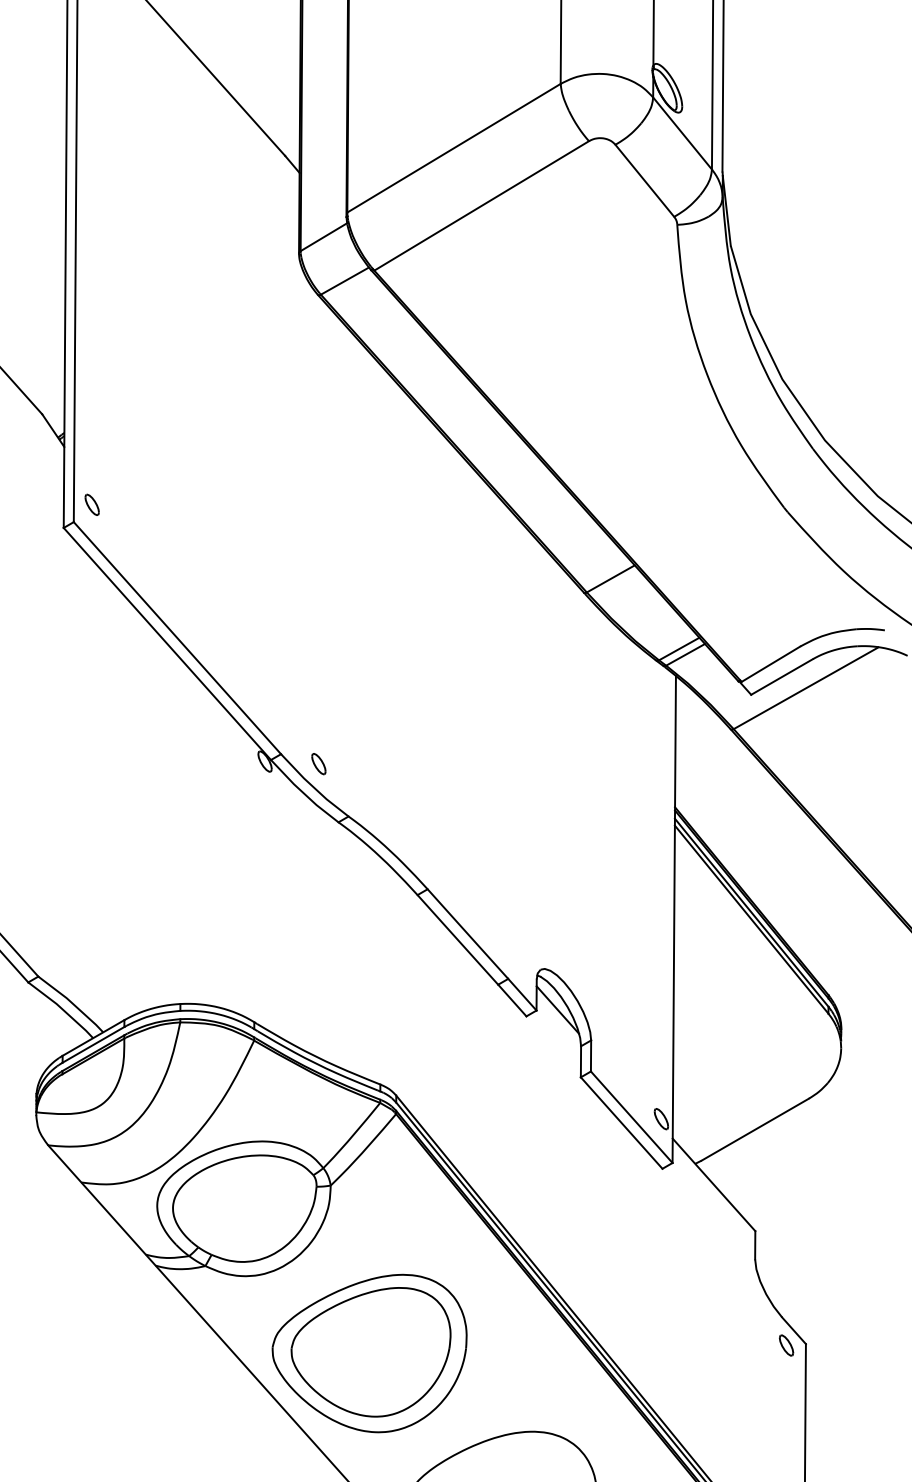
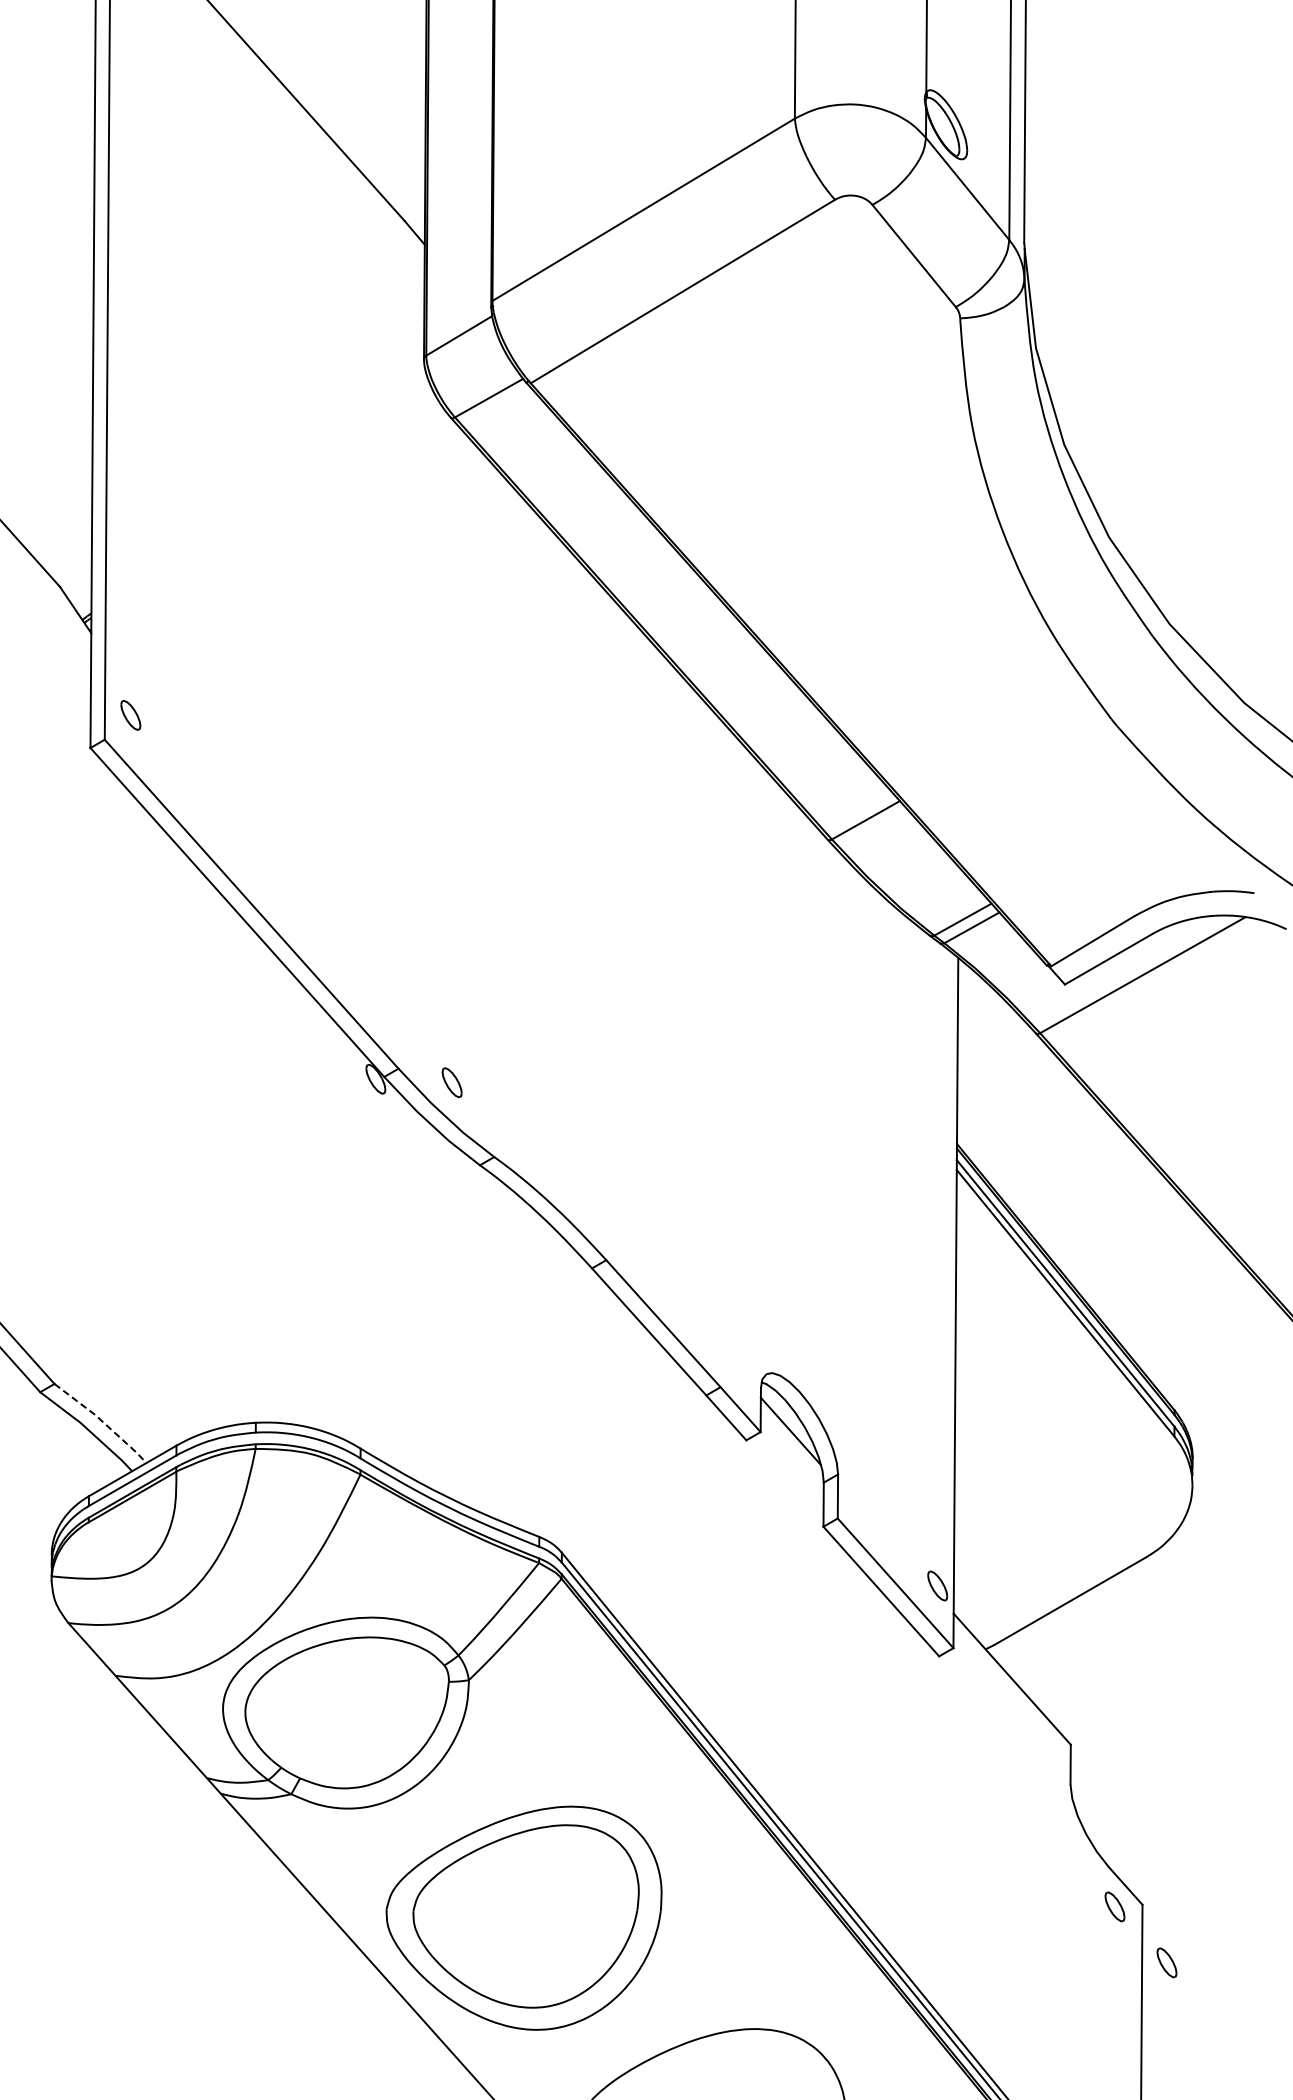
line: (72, 1003) -> (102, 1421), solid -> dashed
part: (822, 1384) -> (1166, 1962), added

